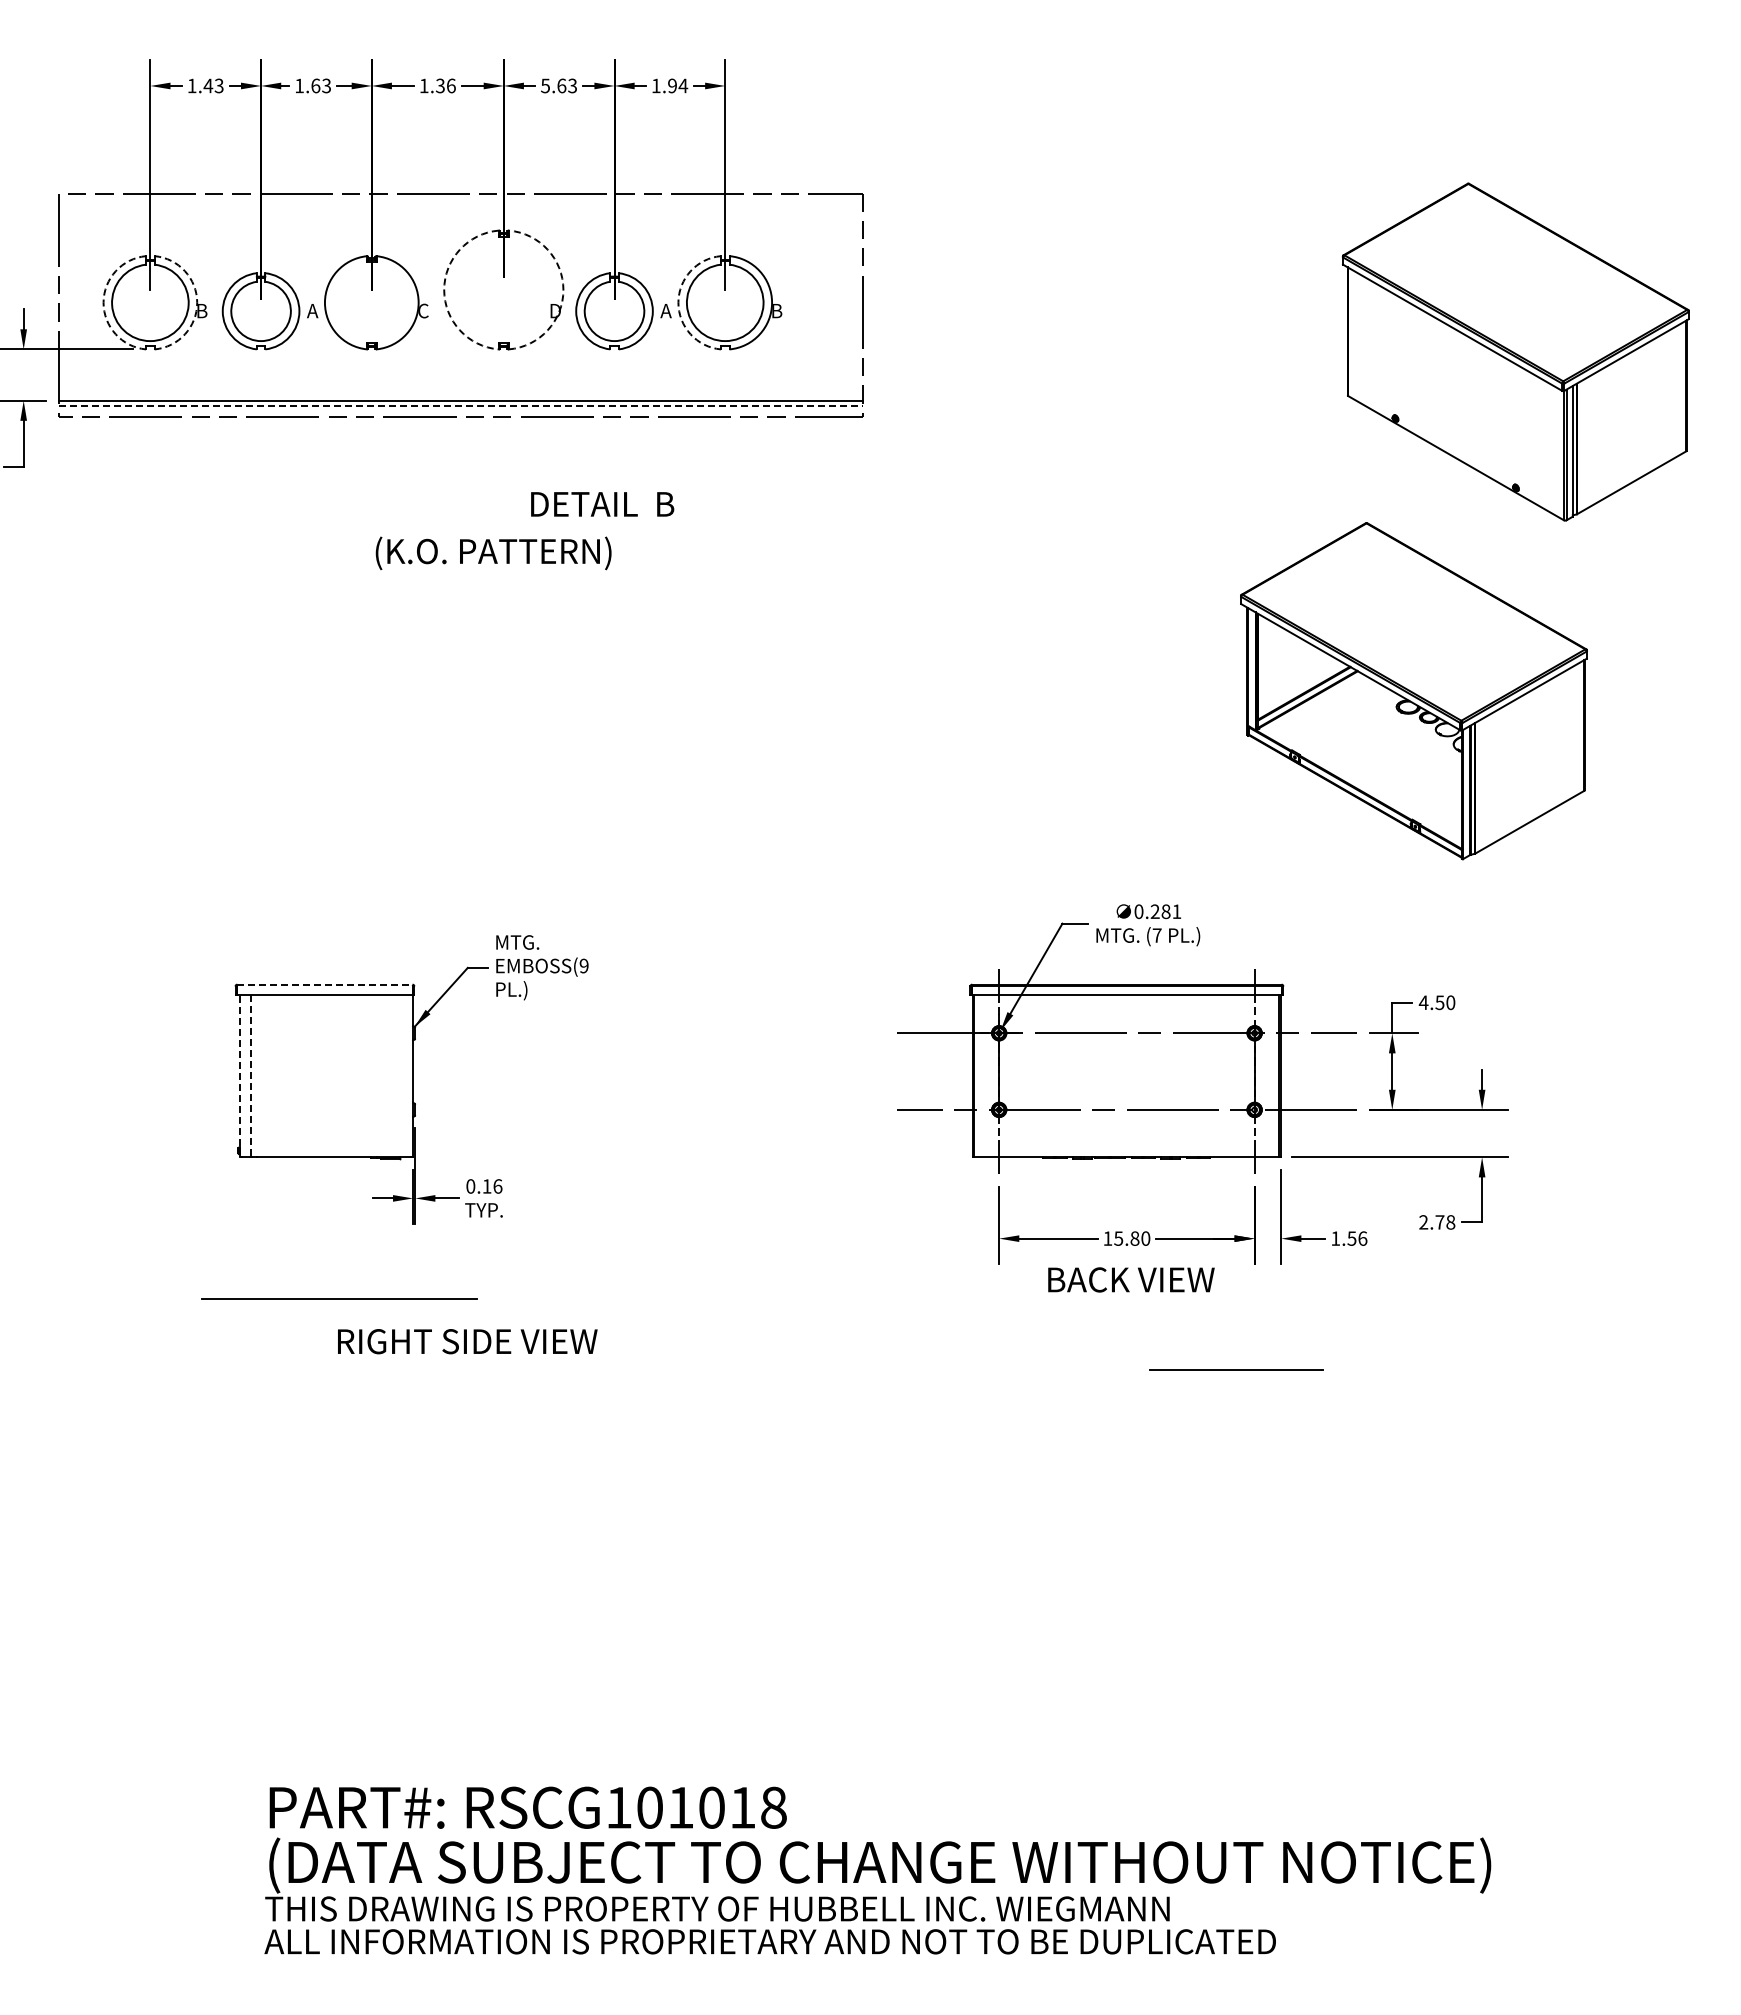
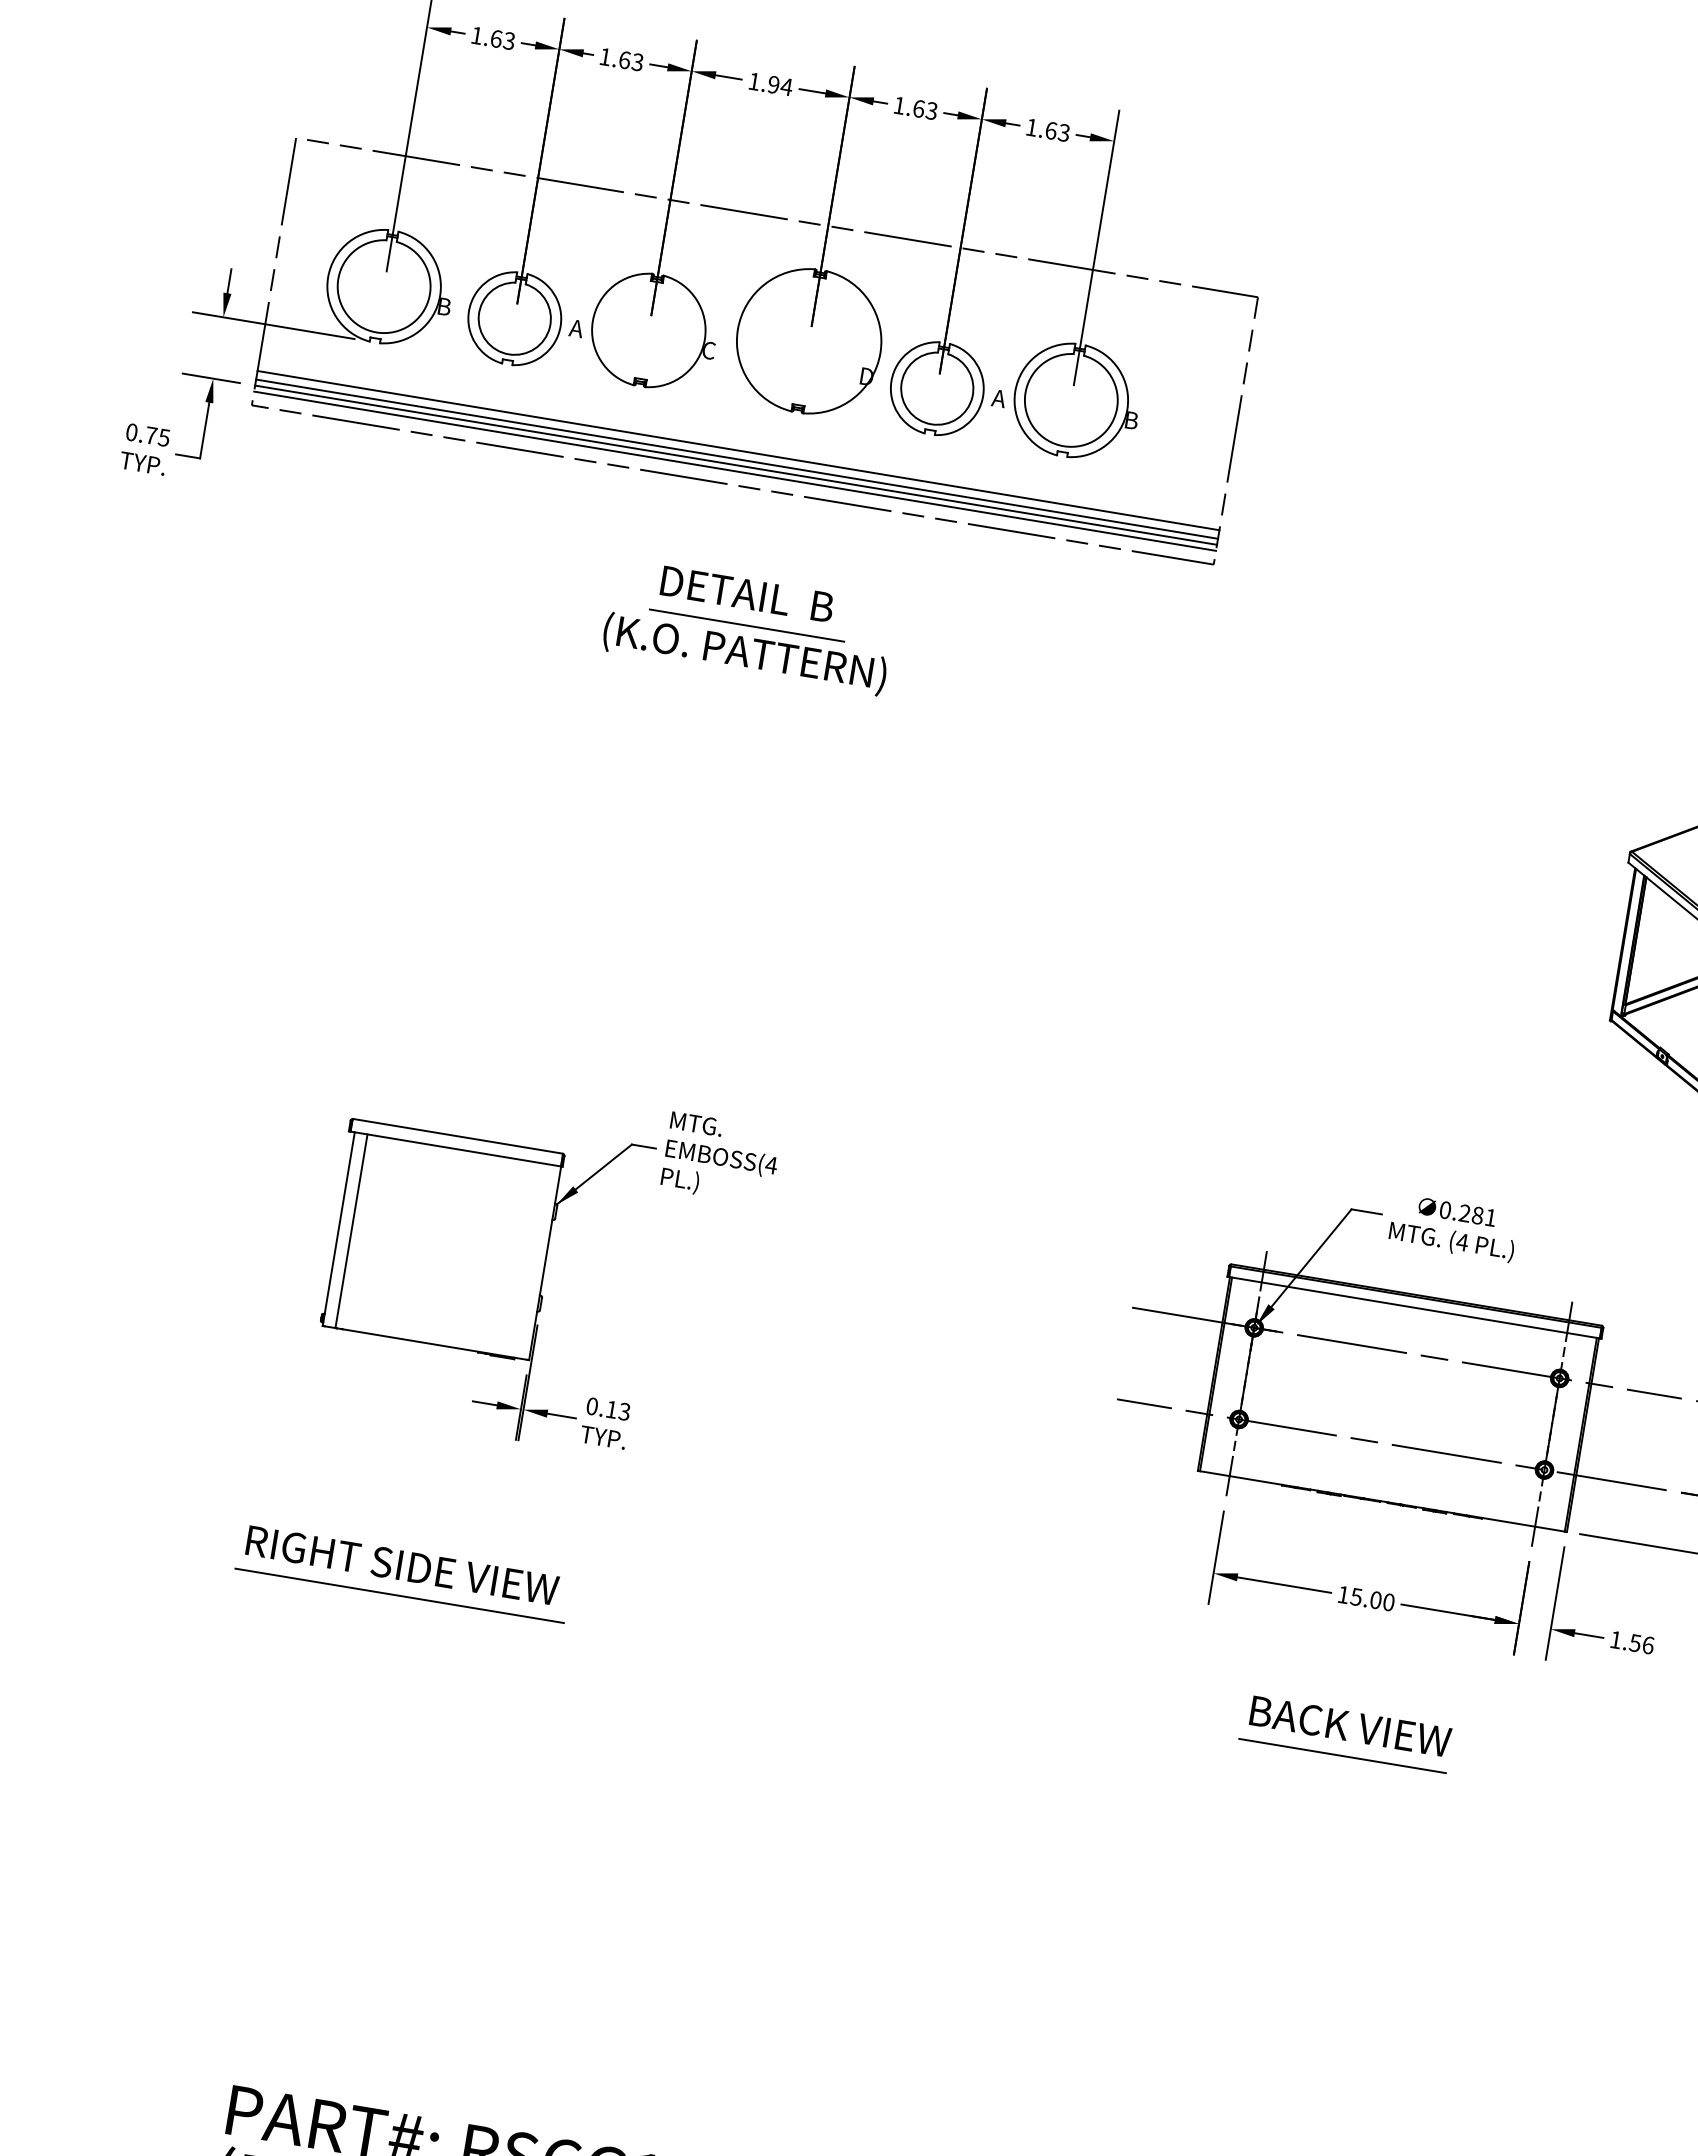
text: (208, 85) -> (496, 38), 1.43 -> 1.63
text: (445, 85) -> (779, 85), 1.36 -> 1.94
text: (545, 85) -> (899, 105), 5.63 -> 1.63
text: (678, 85) -> (1058, 131), 1.94 -> 1.63
arc: (444, 290) -> (738, 330), dashed -> solid
arc: (563, 290) -> (880, 353), dashed -> solid
arc: (103, 302) -> (328, 277), dashed -> solid
arc: (197, 302) -> (440, 295), dashed -> solid
arc: (678, 302) -> (1015, 390), dashed -> solid
line: (460, 388) -> (737, 450), added
line: (460, 395) -> (736, 458), added
line: (461, 405) -> (735, 471), dashed -> solid
text: (602, 504) -> (747, 594), moved
line: (491, 529) -> (747, 625), added
text: (1156, 935) -> (1461, 1242), (7 -> (4
text: (583, 965) -> (770, 1164), (9 -> (4
line: (324, 984) -> (457, 1136), dashed -> solid
line: (240, 1075) -> (338, 1228), dashed -> solid
line: (251, 1076) -> (351, 1231), dashed -> solid
text: (497, 1186) -> (624, 1411), 0.16 -> 0.13
text: (1134, 1238) -> (1375, 1599), 15.80 -> 15.00
text: (1131, 1279) -> (1350, 1726), moved
line: (339, 1298) -> (399, 1595), moved
text: (467, 1341) -> (402, 1565), moved
line: (1236, 1369) -> (1342, 1755), moved

